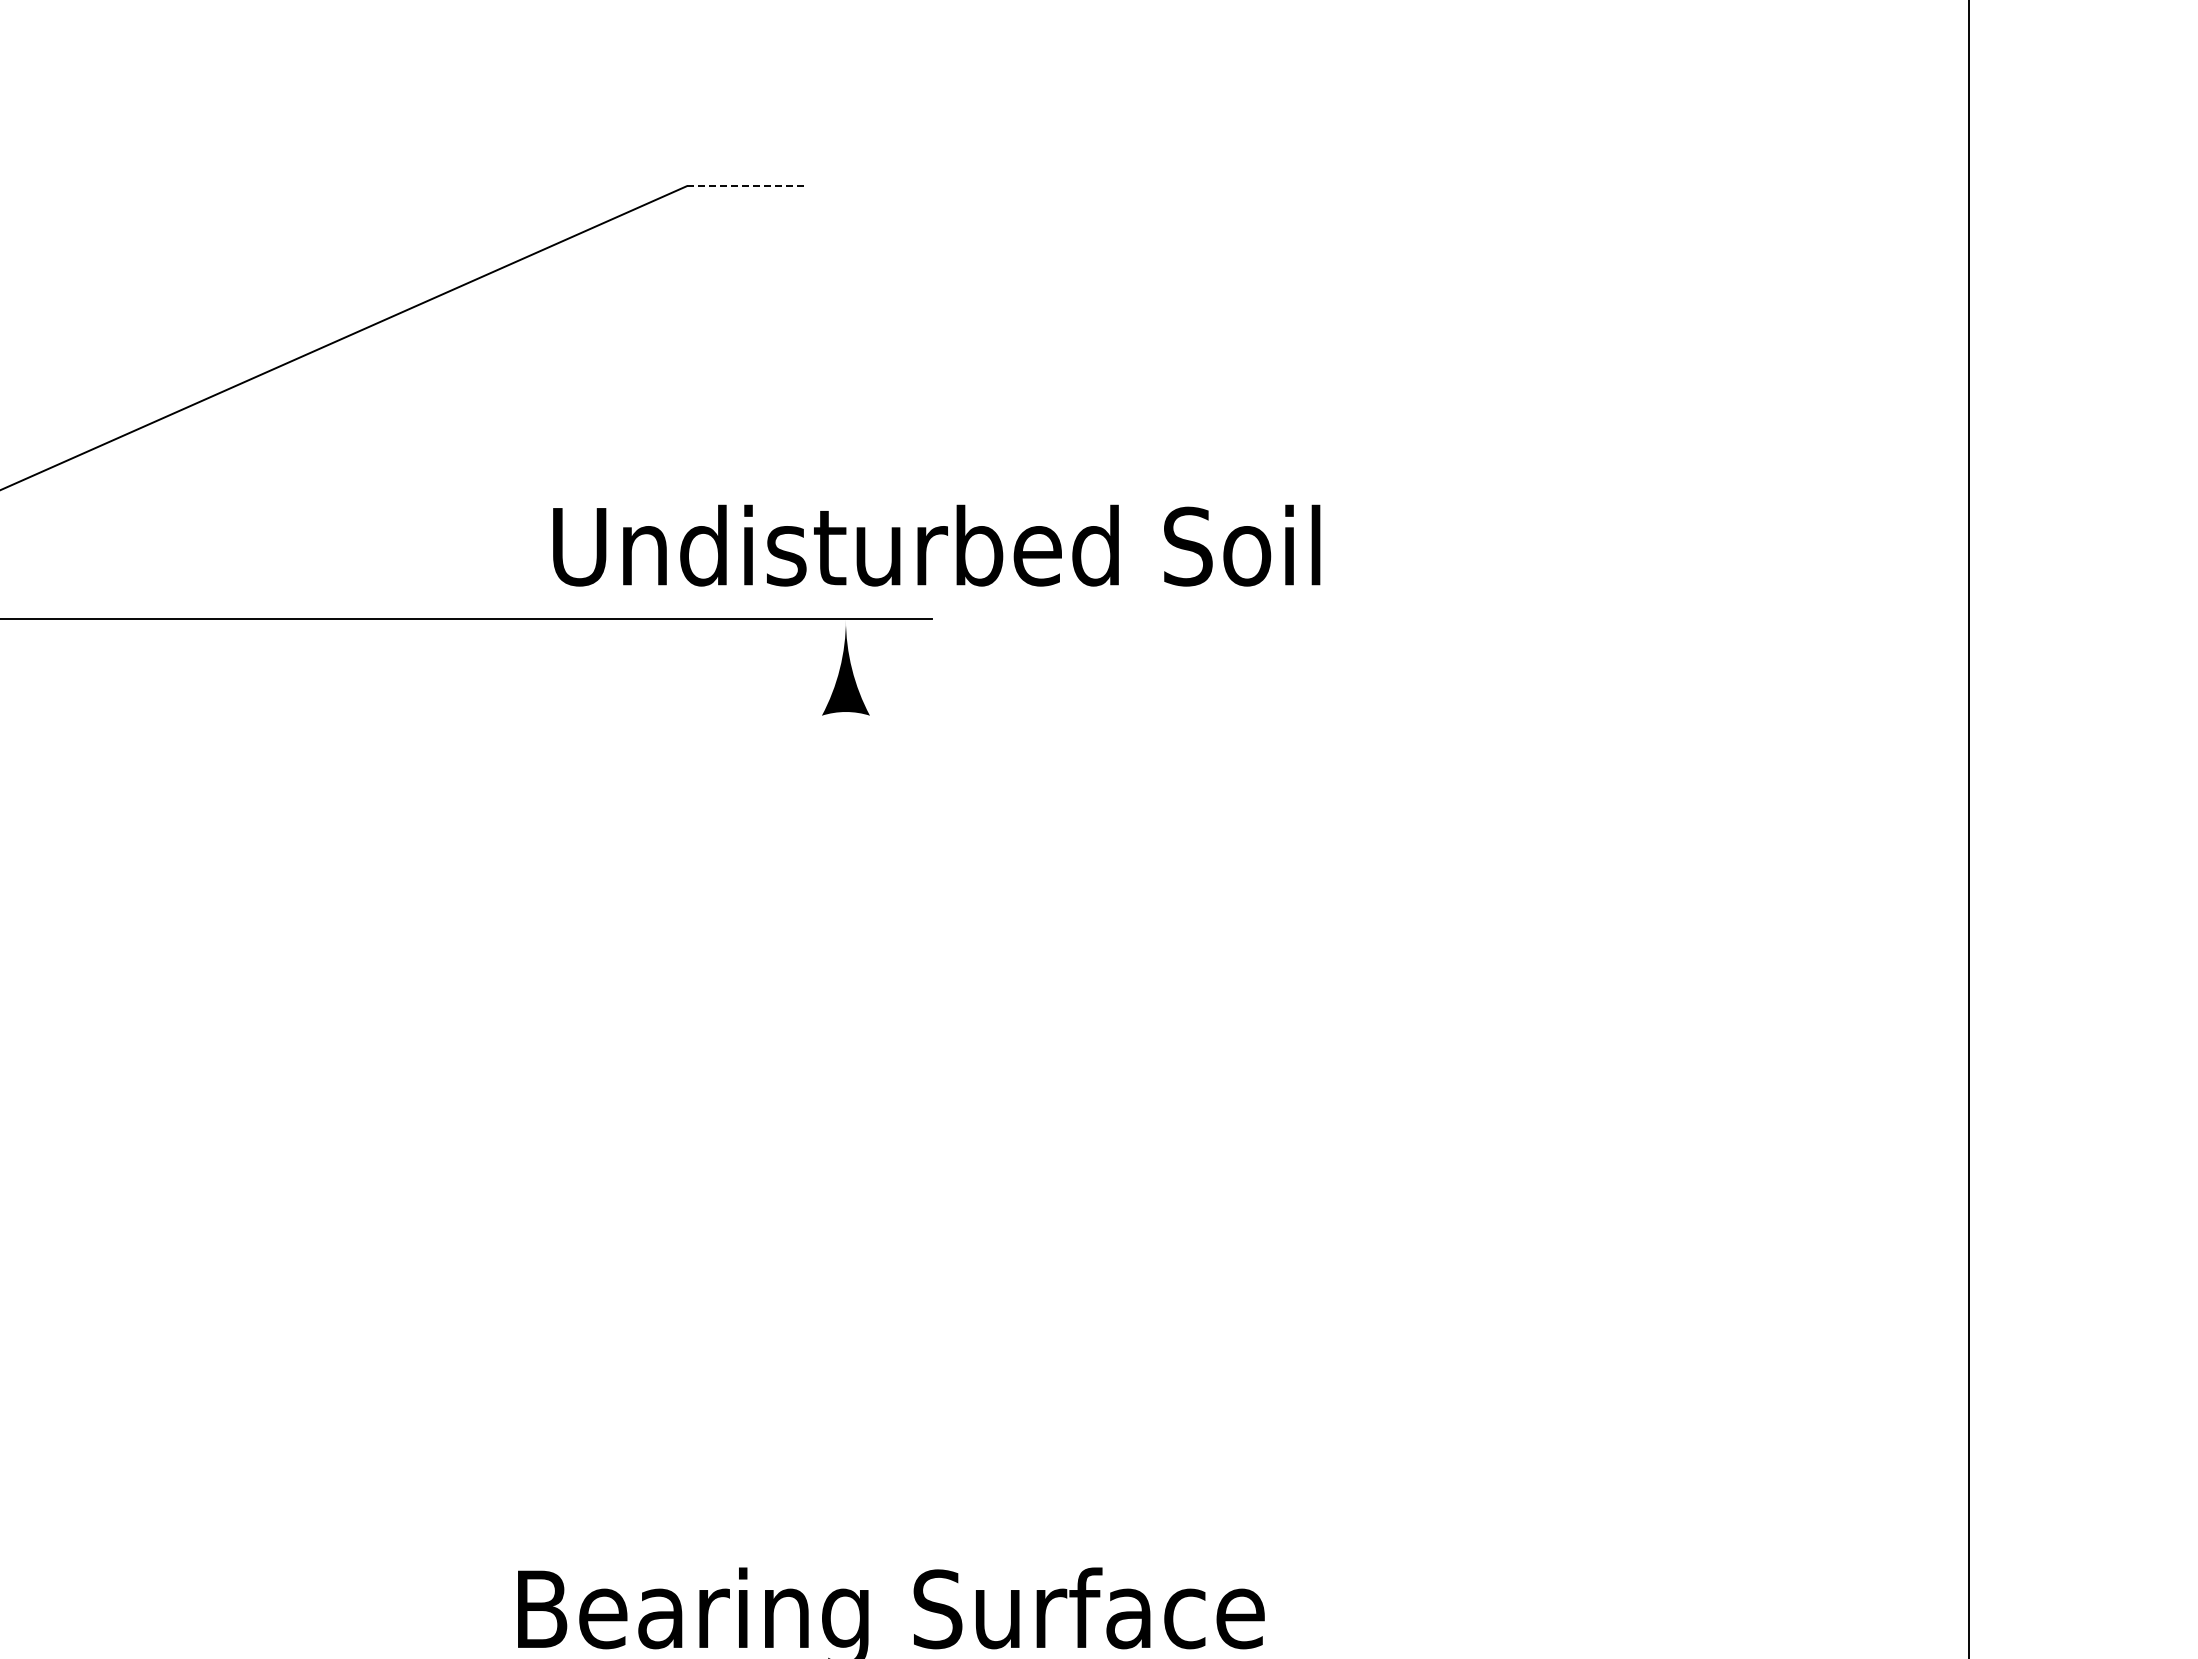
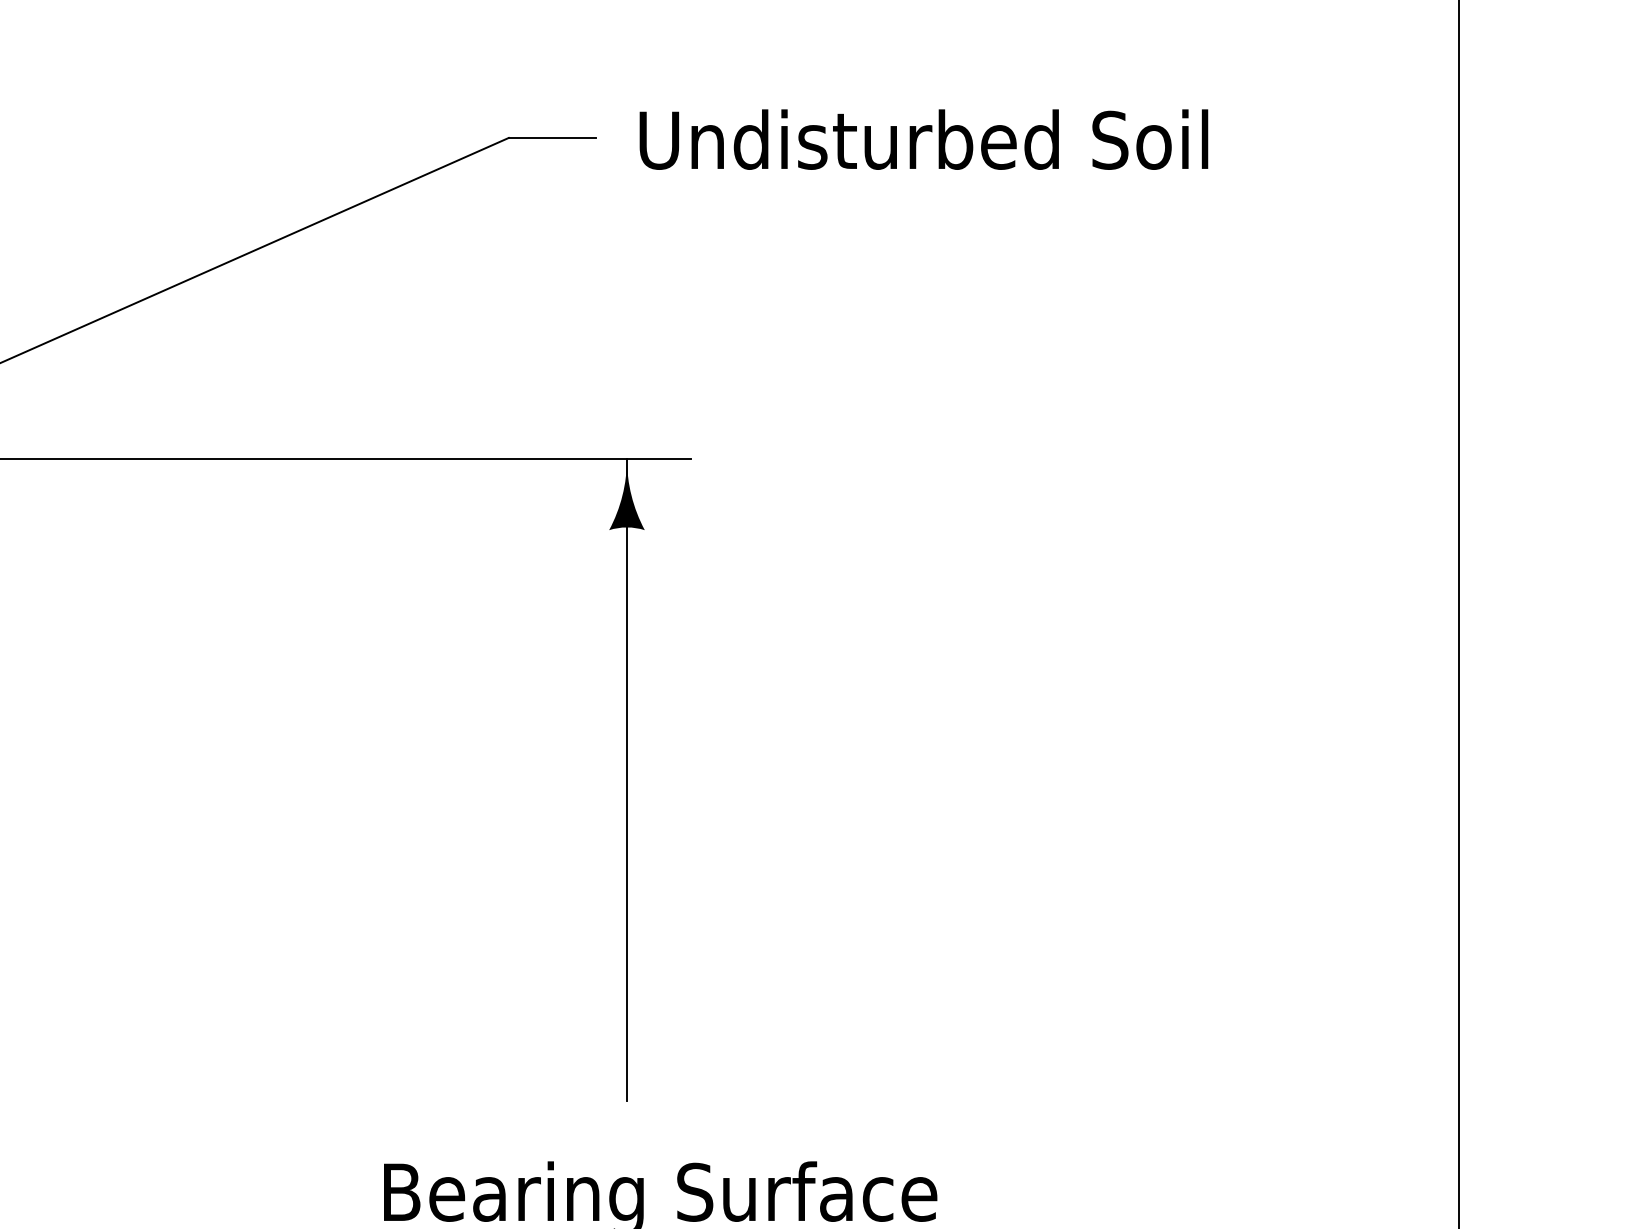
line: (745, 186) -> (552, 138), dashed -> solid
text: (936, 545) -> (923, 139), moved
line: (845, 1052) -> (626, 779), added

